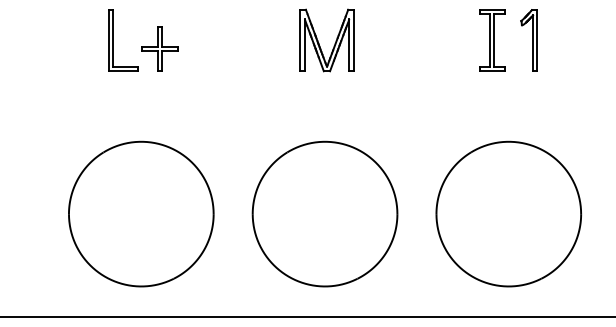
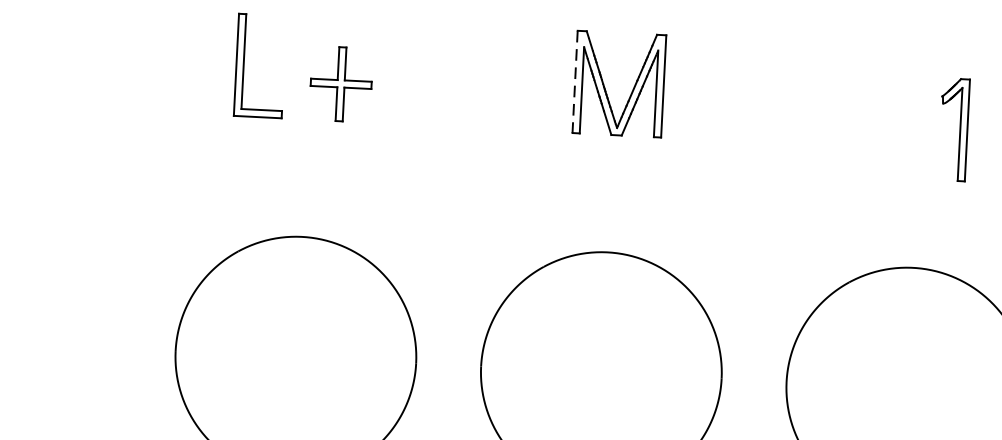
part: (113, 40) -> (244, 65), moved
line: (300, 40) -> (575, 81), solid -> dashed
part: (492, 40) -> (894, 98), removed
part: (528, 40) -> (952, 129), moved

